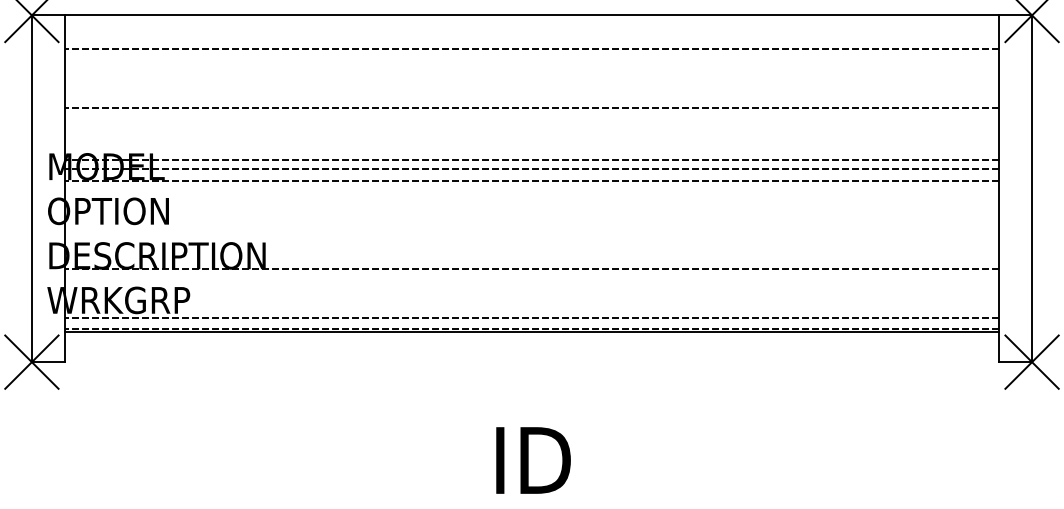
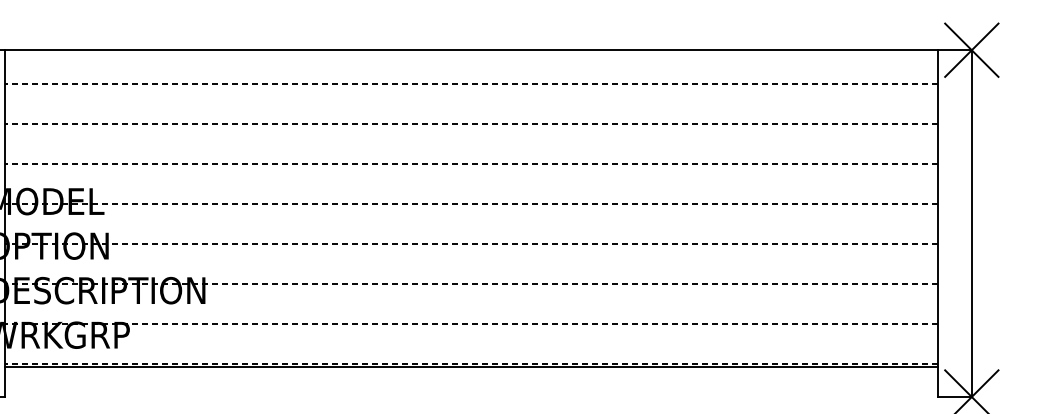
line: (531, 107) -> (471, 123), moved
line: (531, 159) -> (471, 163), moved
line: (531, 180) -> (471, 243), moved
line: (531, 268) -> (471, 283), moved
line: (531, 317) -> (471, 323), moved

